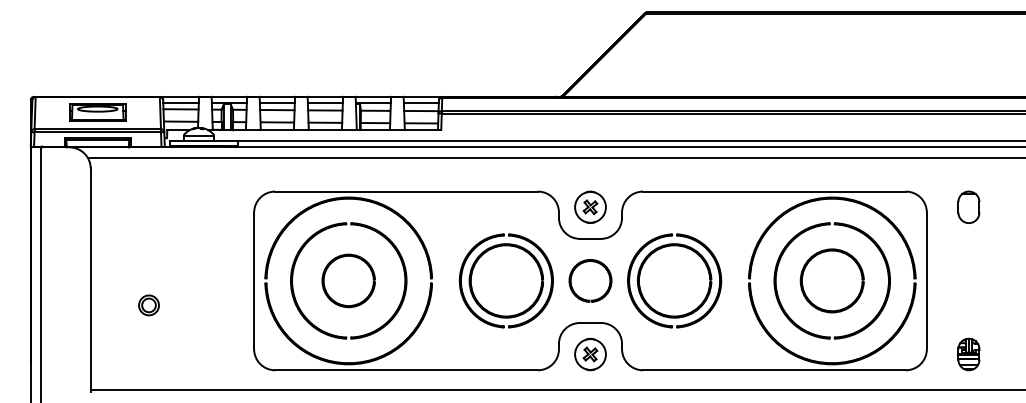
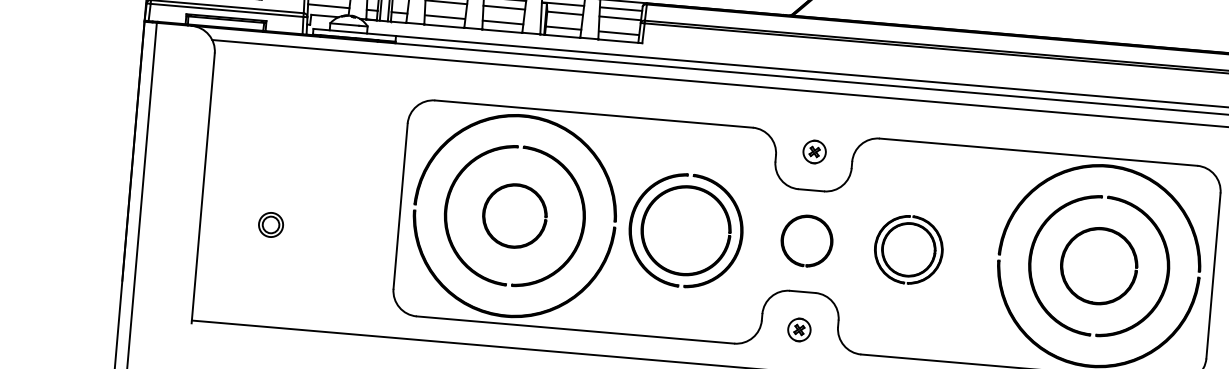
part: (590, 206) -> (814, 151), size x0.6
part: (505, 280) -> (685, 230), moved
part: (674, 280) -> (908, 249), size x0.6
part: (590, 354) -> (799, 329), size x0.6

